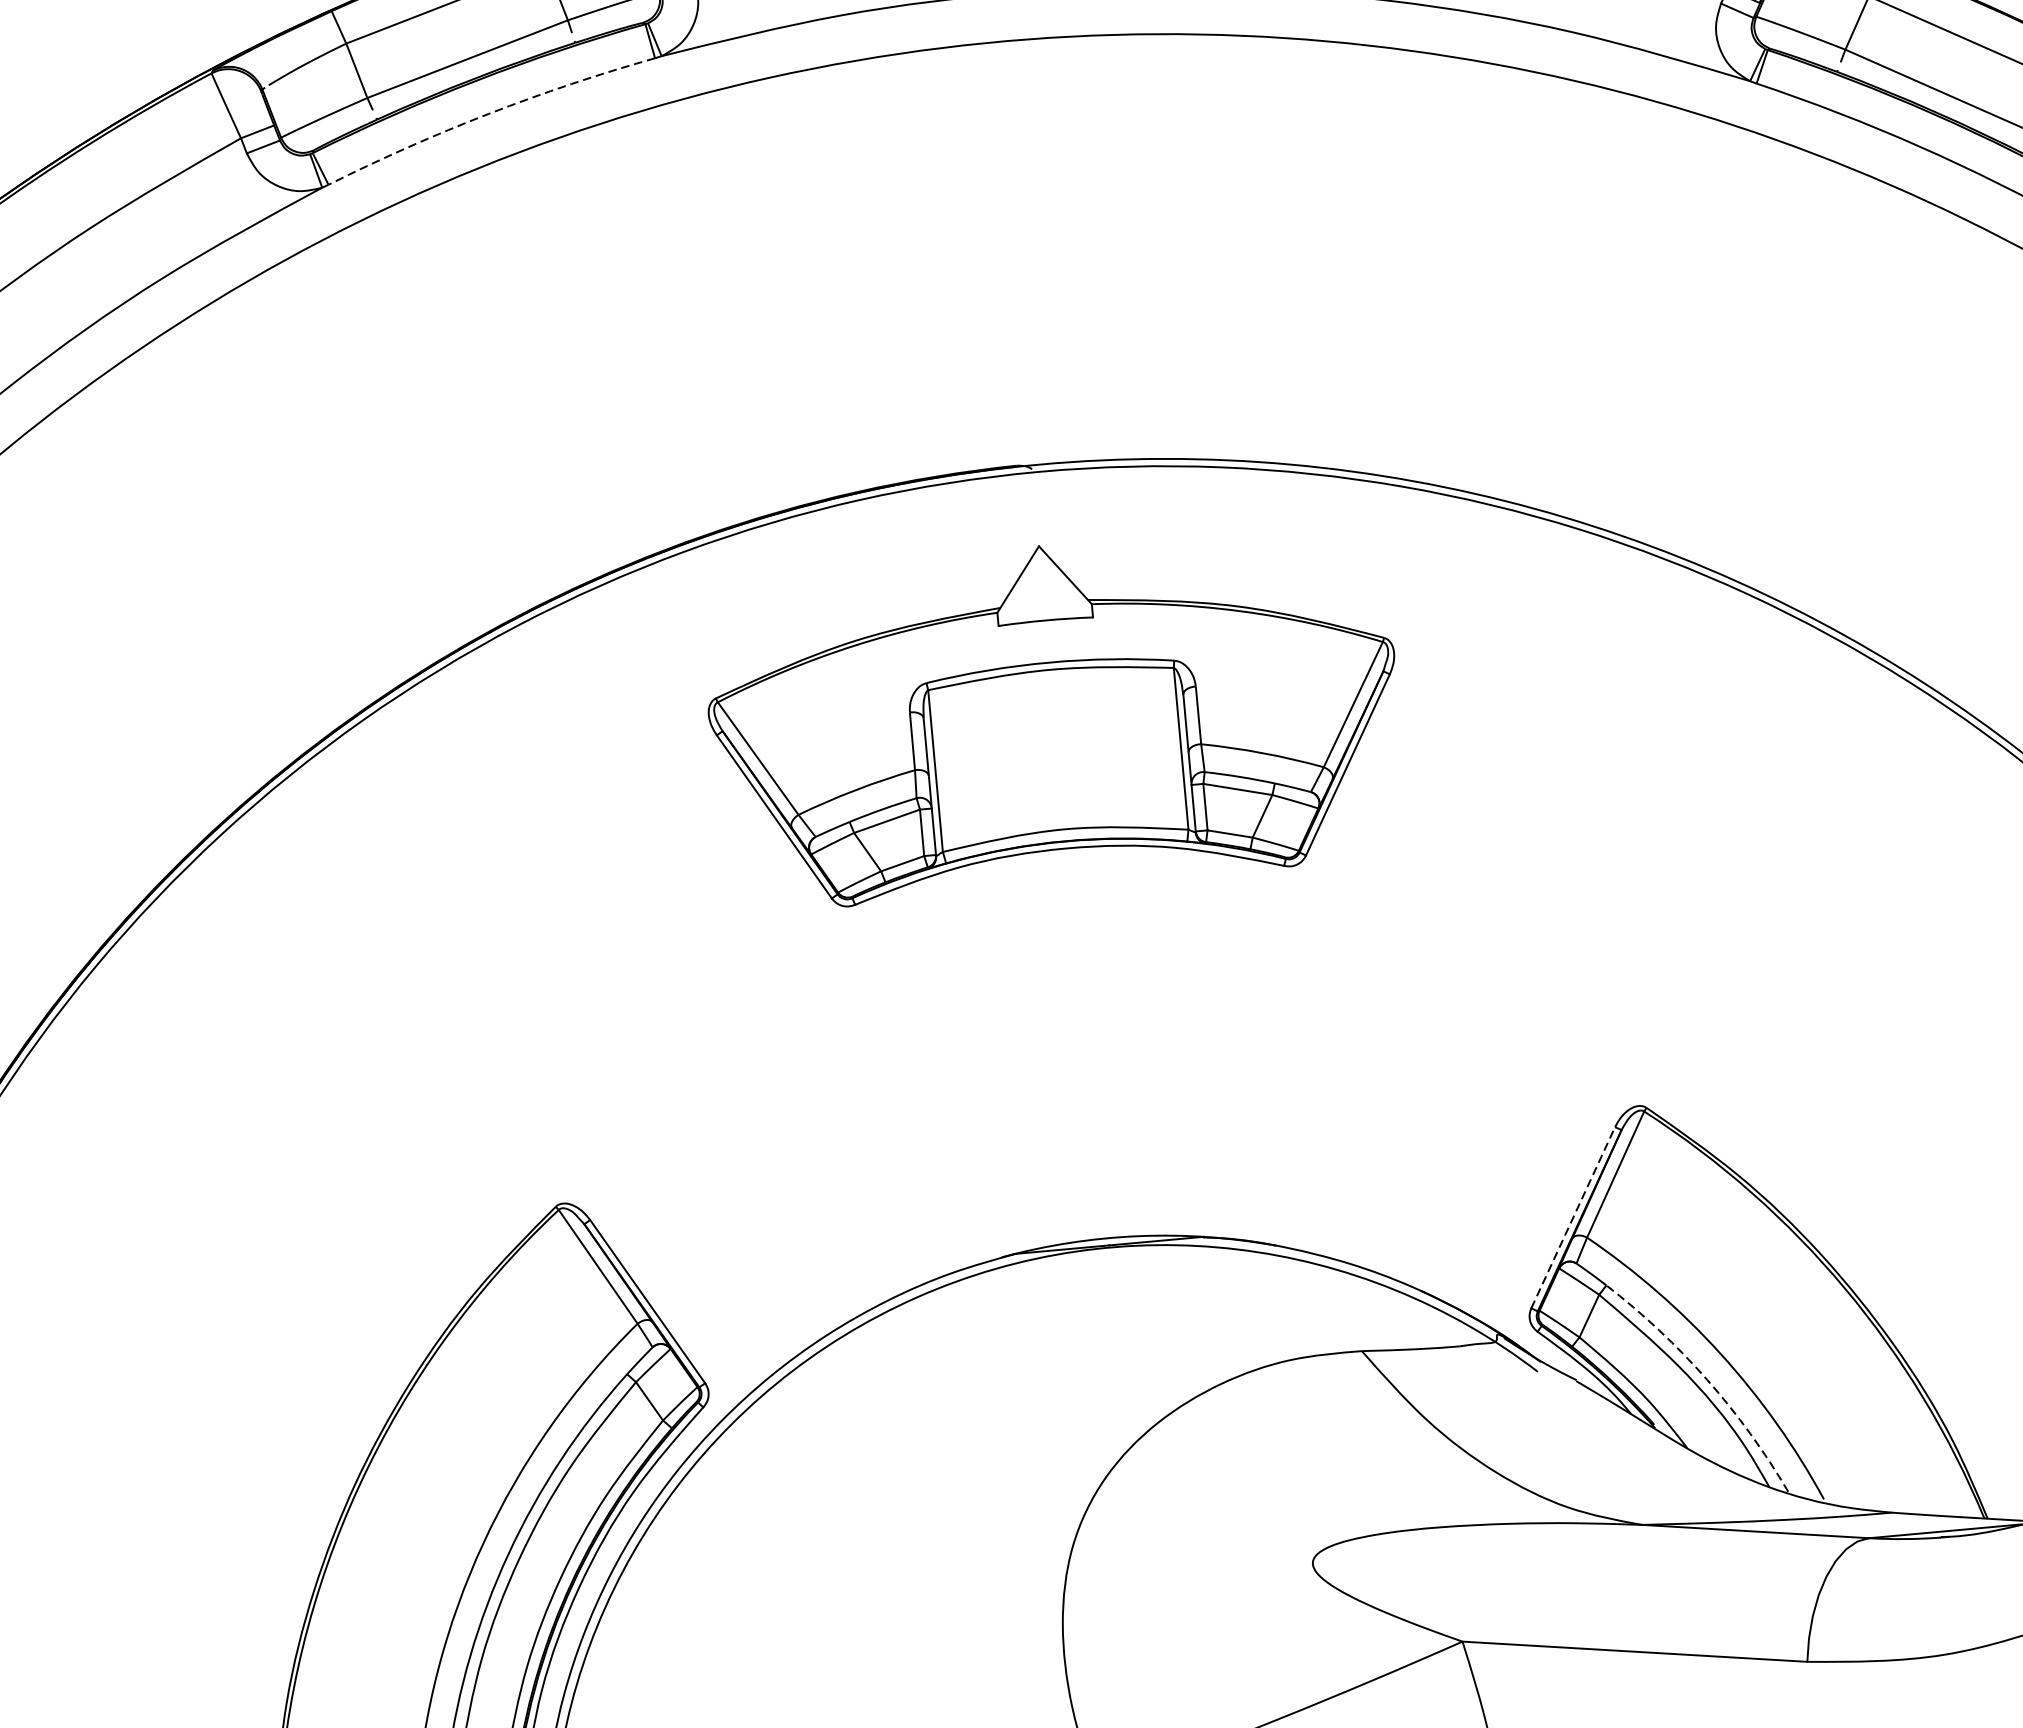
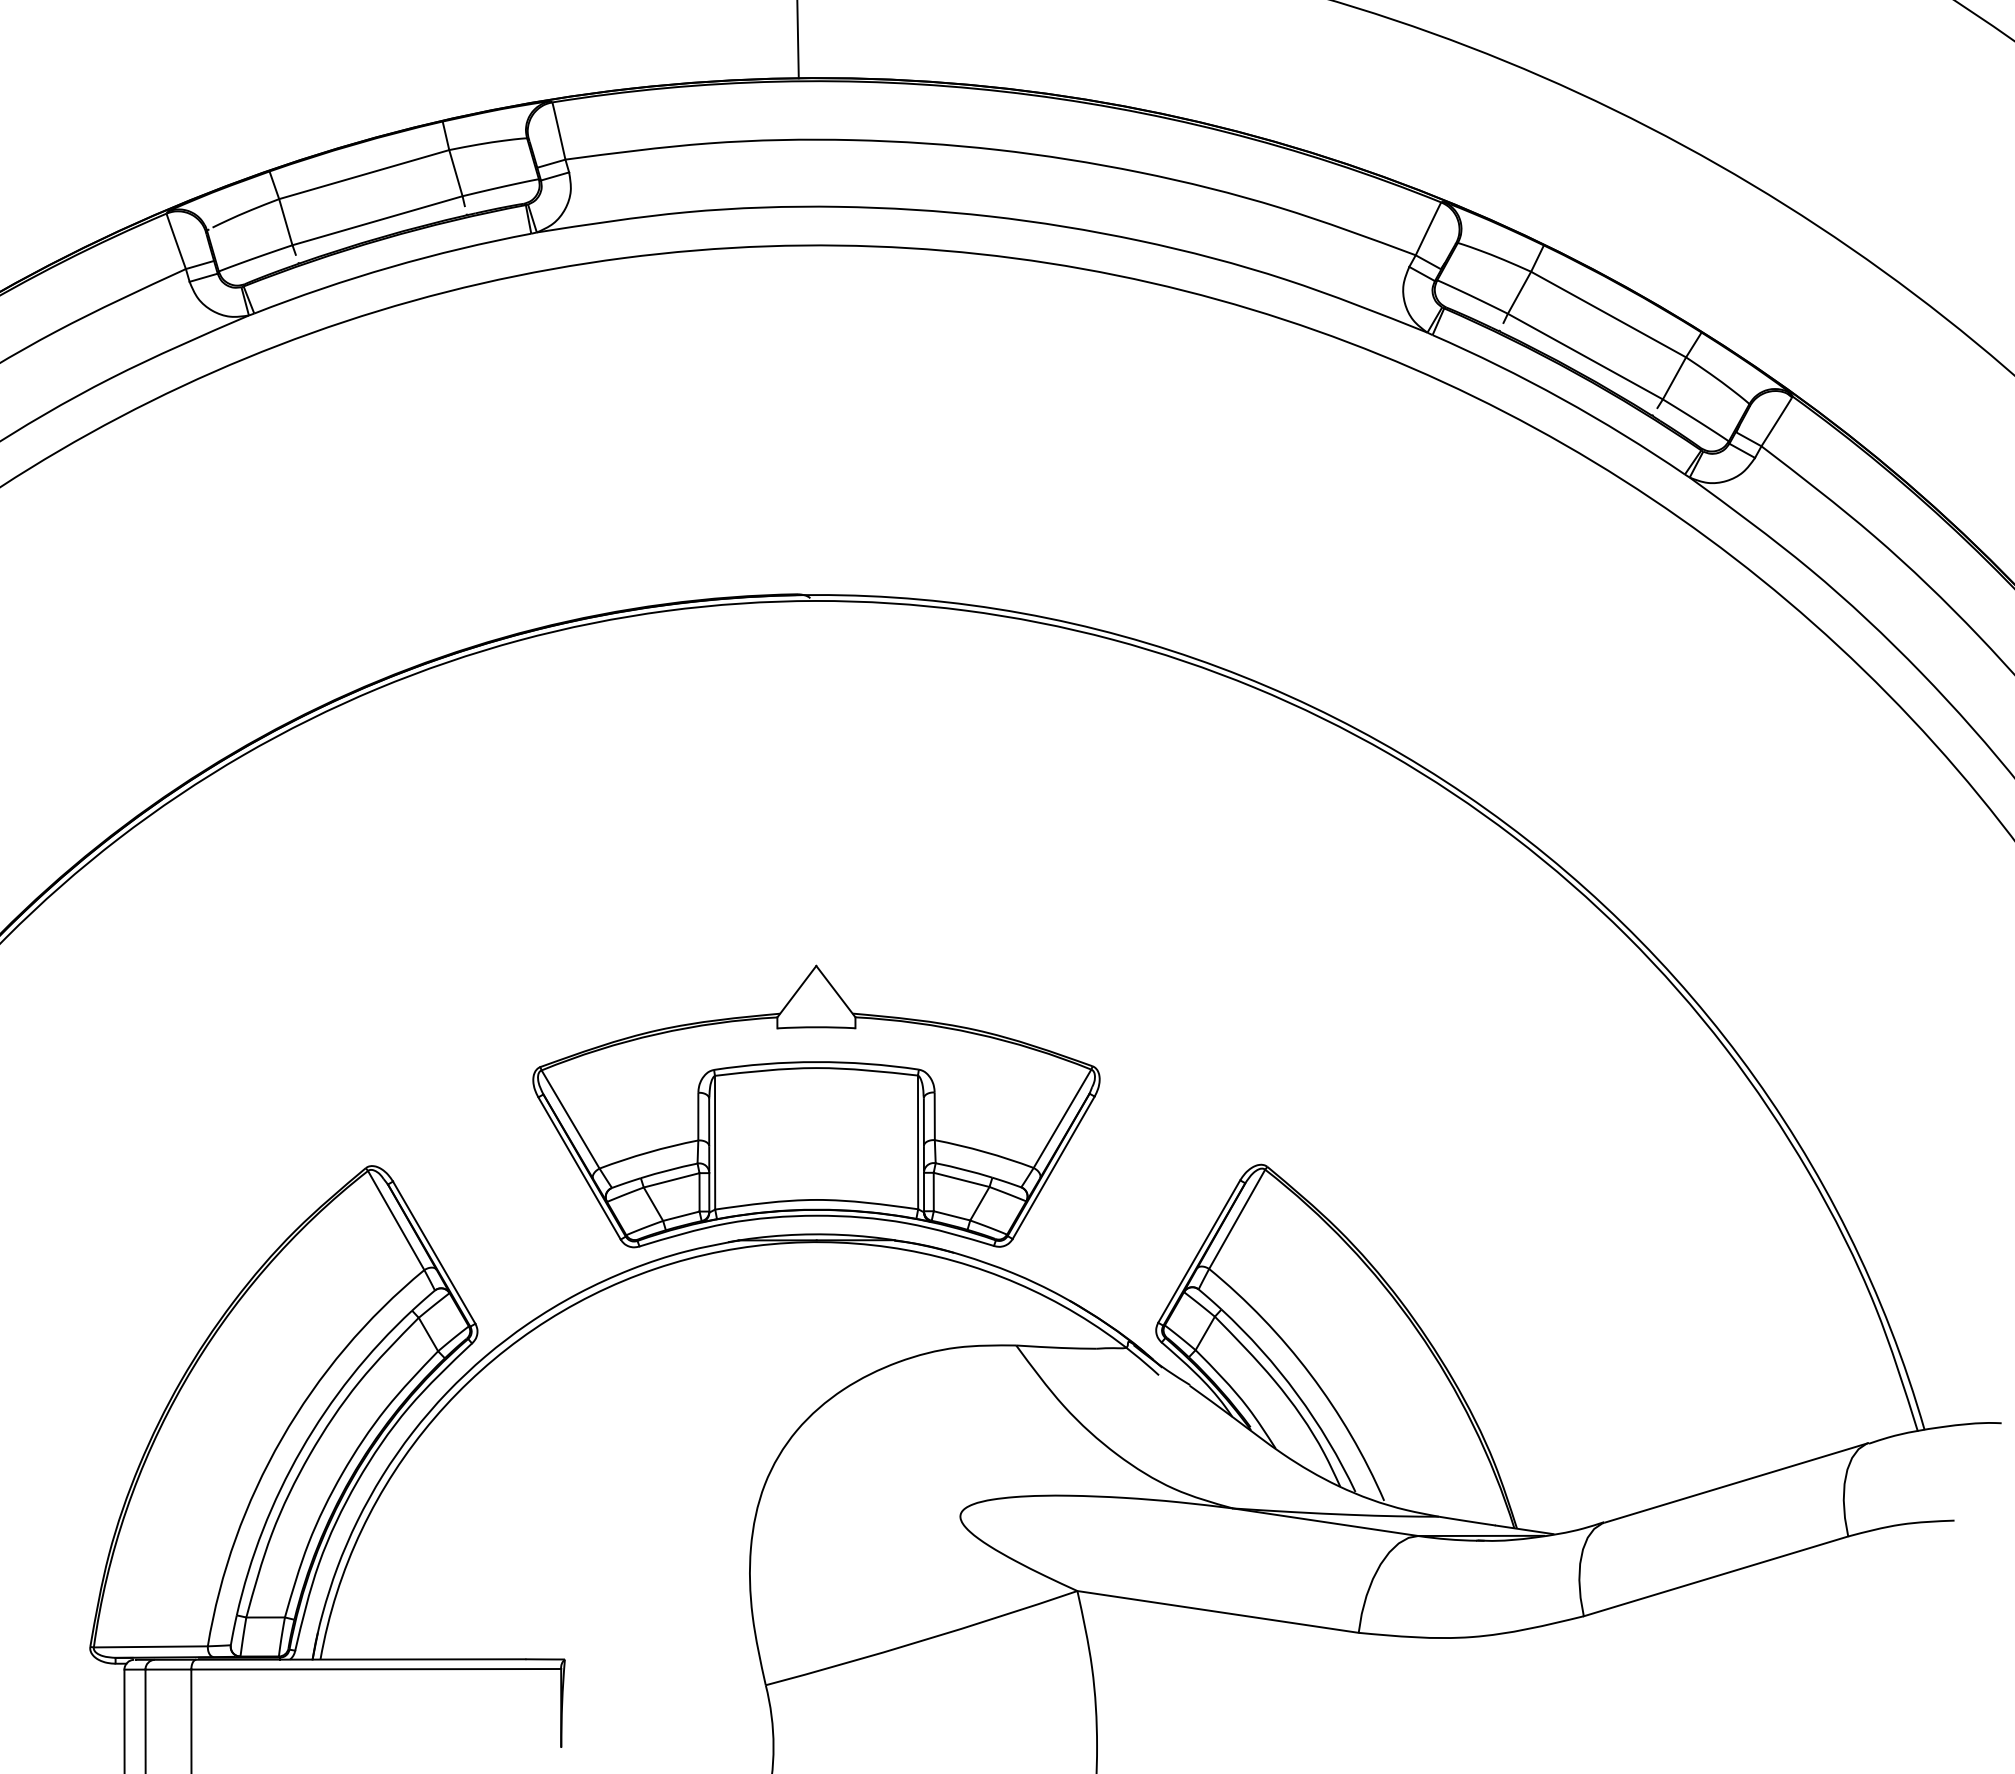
arc: (488, 114) -> (390, 267), dashed -> solid
part: (1054, 716) -> (816, 1106), moved
line: (1573, 1217) -> (1199, 1251), dashed -> solid
arc: (1707, 1380) -> (1297, 1394), dashed -> solid

